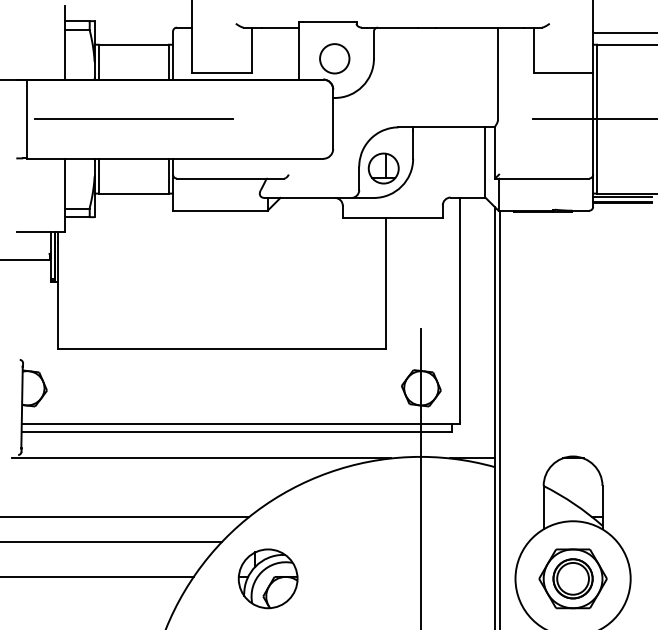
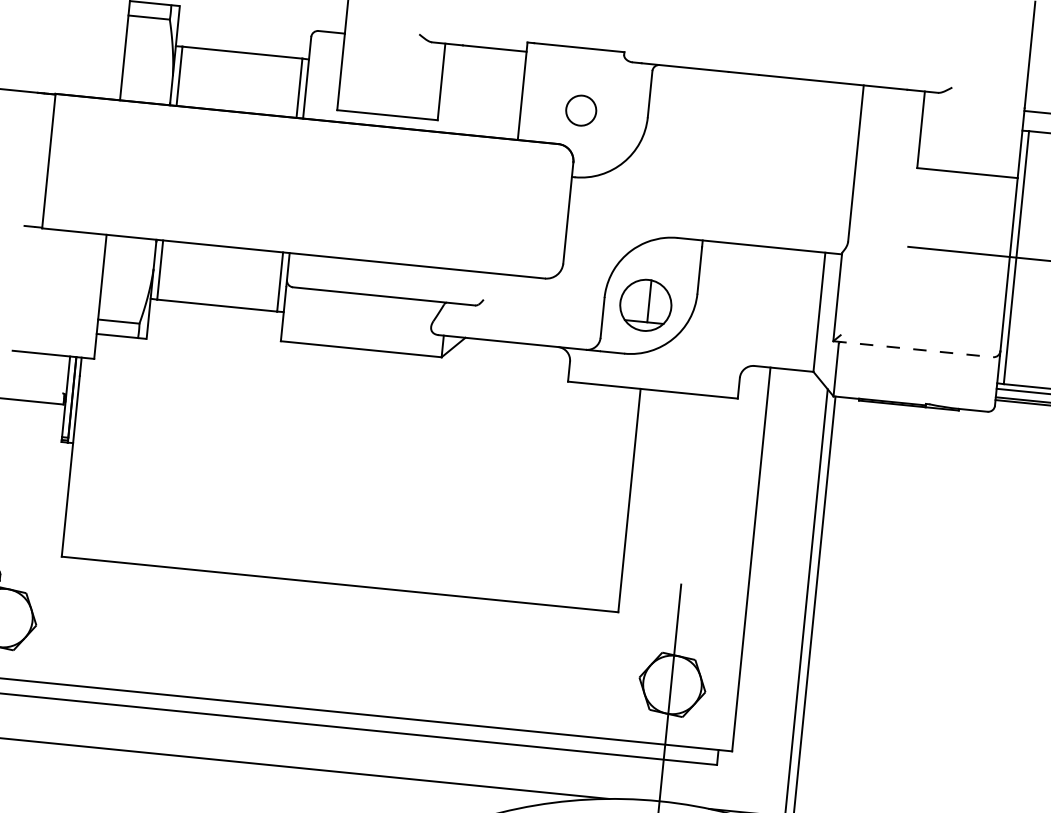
circle: (334, 58) -> (580, 110), size x0.6
line: (133, 119) -> (229, 179), removed
line: (542, 178) -> (913, 349), solid -> dashed

